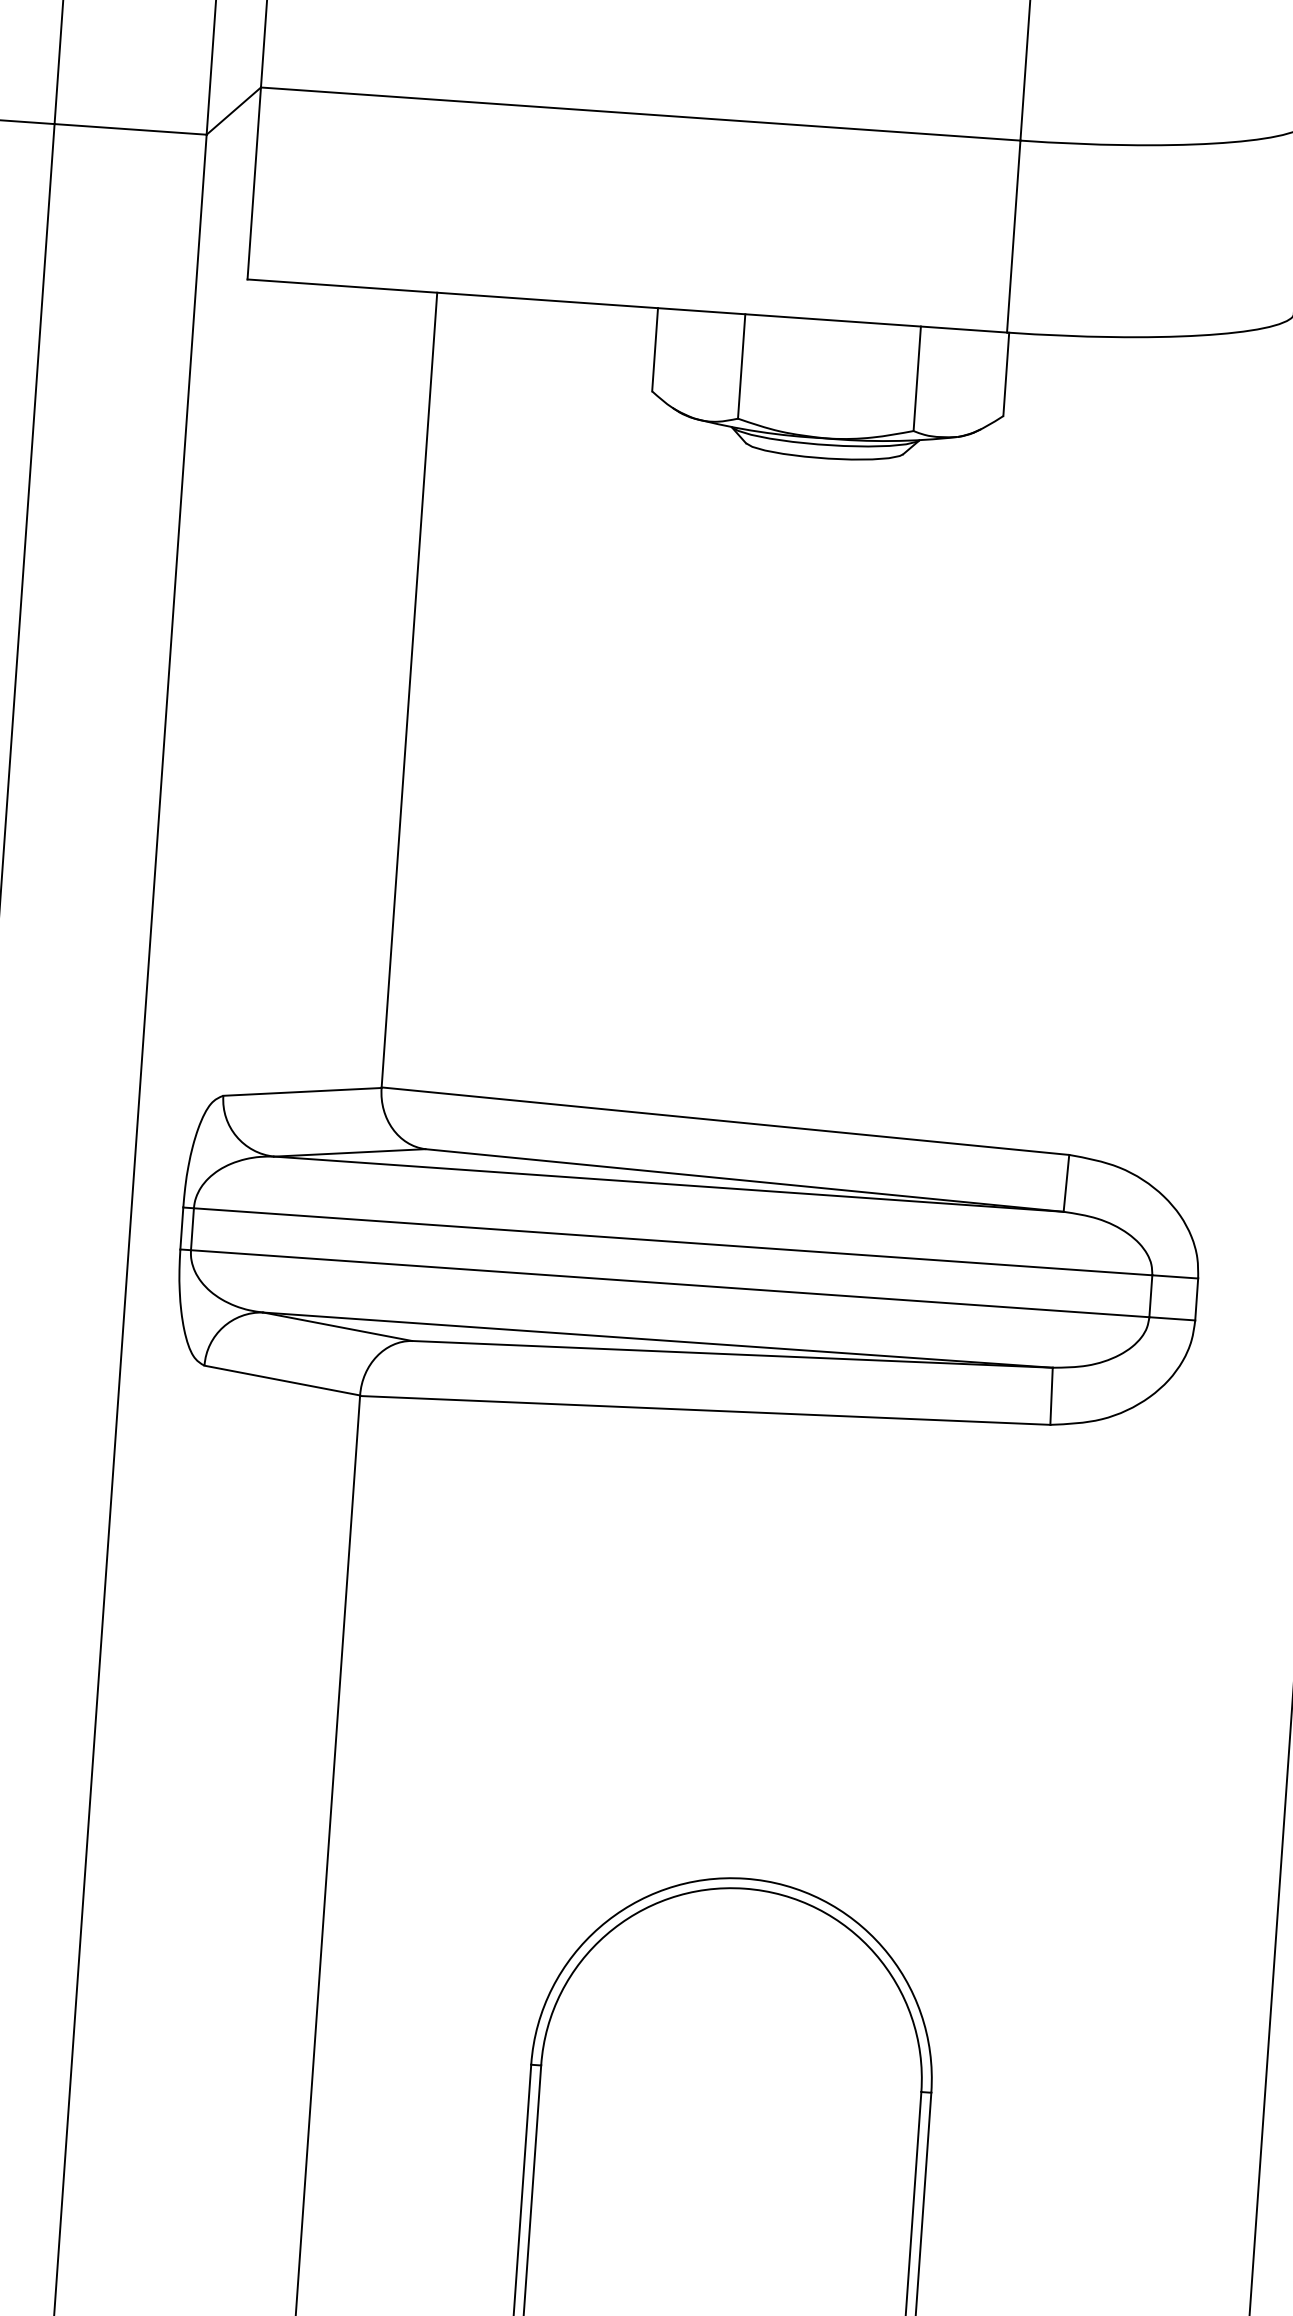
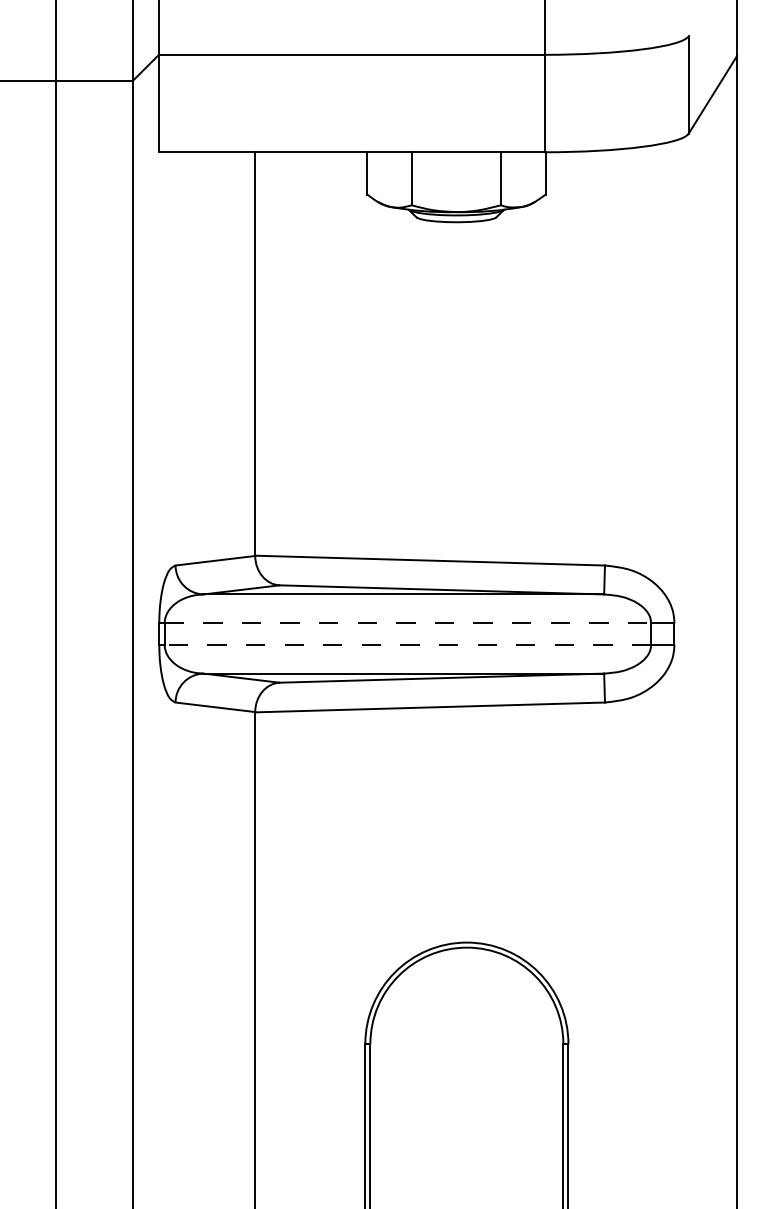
line: (674, 1242) -> (408, 623), solid -> dashed
line: (669, 1283) -> (407, 644), solid -> dashed

